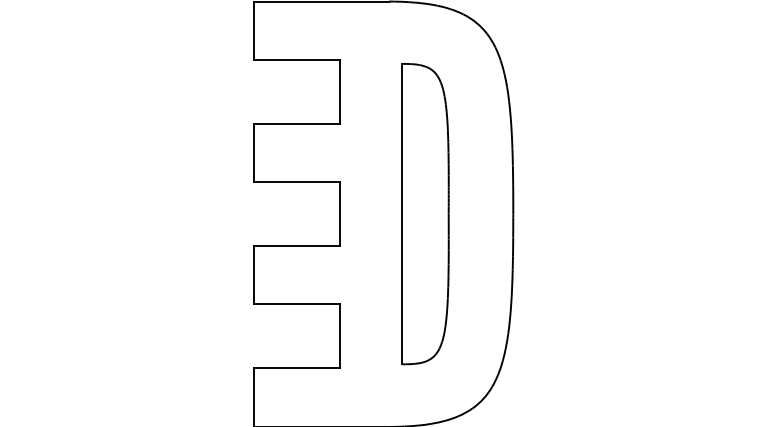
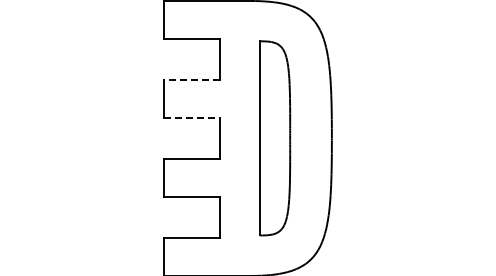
line: (297, 122) -> (192, 79), solid -> dashed
line: (297, 181) -> (192, 117), solid -> dashed

